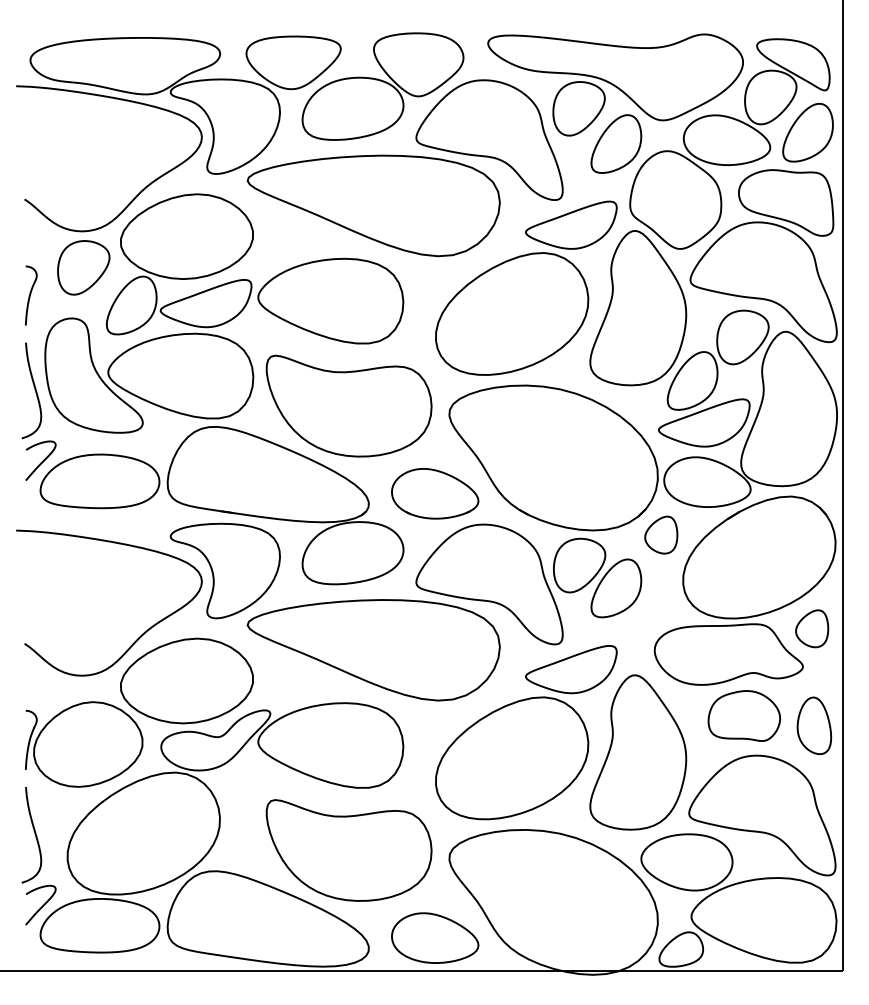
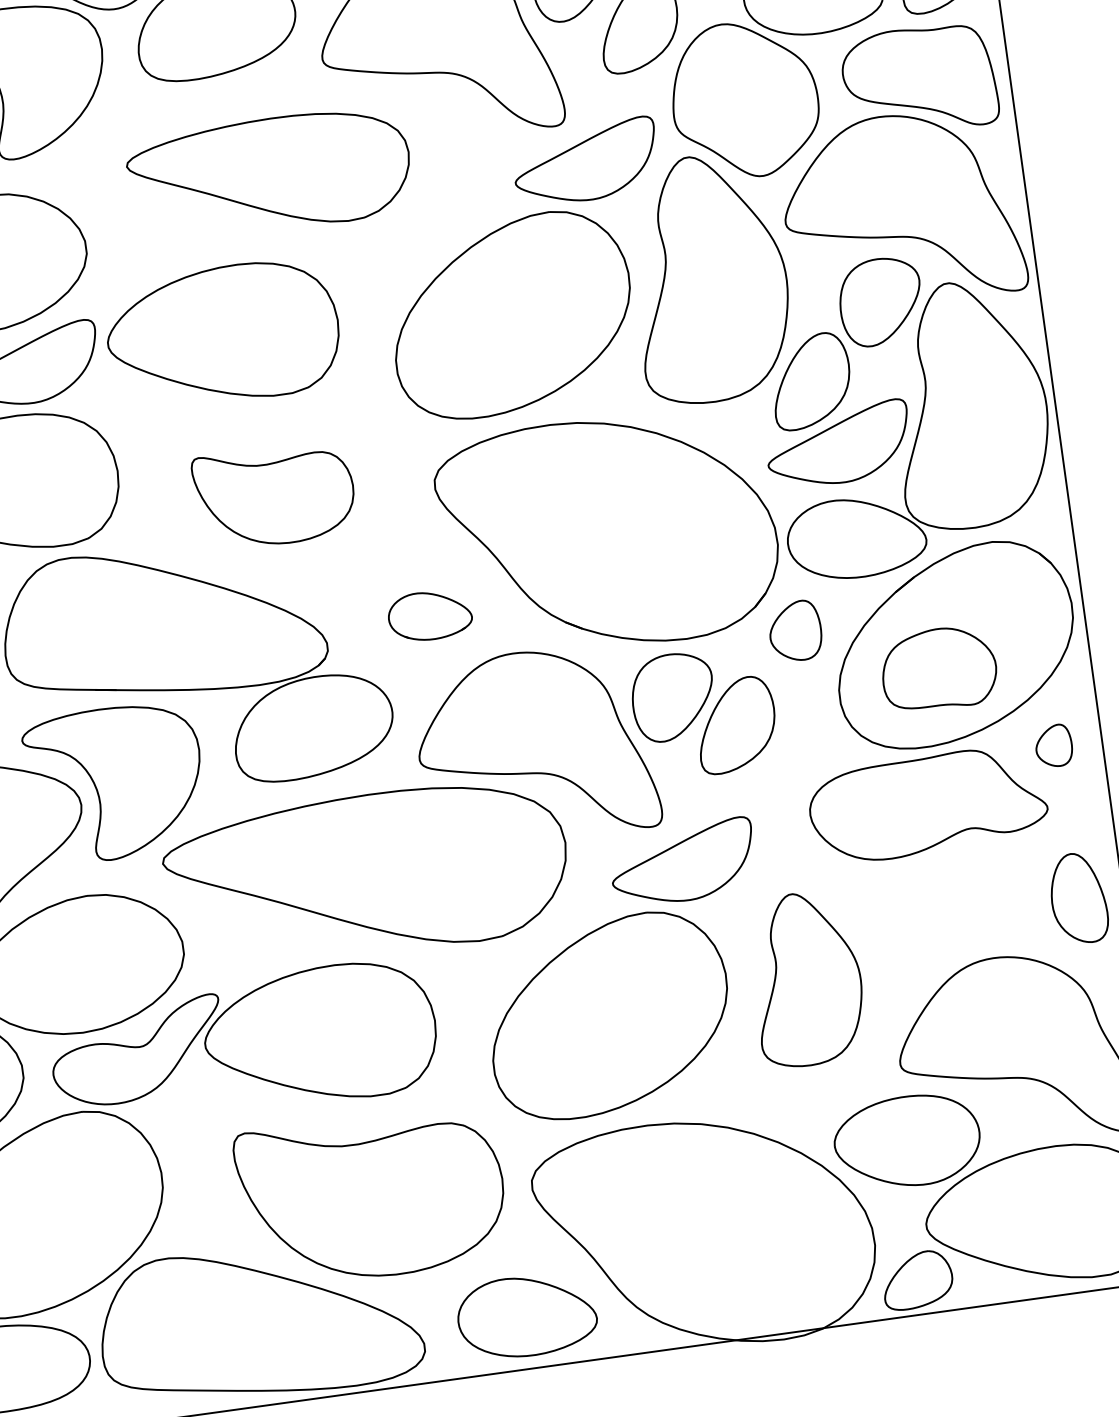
part: (373, 205) -> (269, 174), size x0.7
part: (348, 405) -> (273, 495), size x0.6
part: (435, 493) -> (430, 615), size x0.6
part: (812, 628) -> (1054, 745), size x0.7
part: (743, 715) -> (937, 668), moved
part: (638, 752) -> (807, 978), size x0.7

